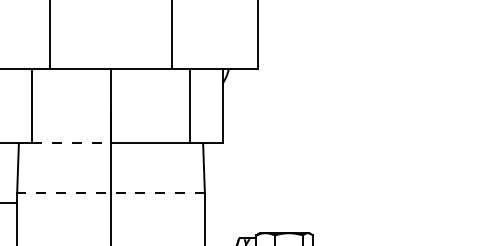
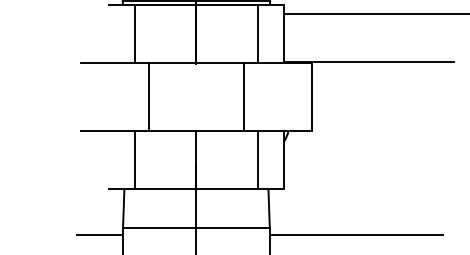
line: (71, 142) -> (165, 188), dashed -> solid
line: (109, 192) -> (195, 227), dashed -> solid
line: (315, 202) -> (356, 235), added

